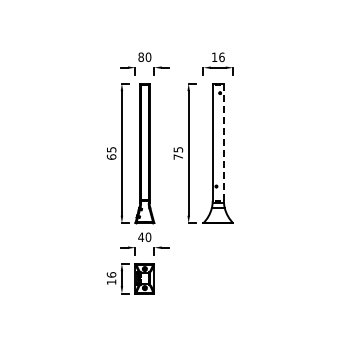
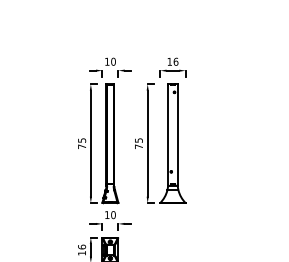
text: (140, 56) -> (106, 61), 80 -> 10
line: (223, 142) -> (177, 134), dashed -> solid
text: (111, 156) -> (81, 146), 65 -> 75
text: (141, 236) -> (107, 214), 40 -> 10

